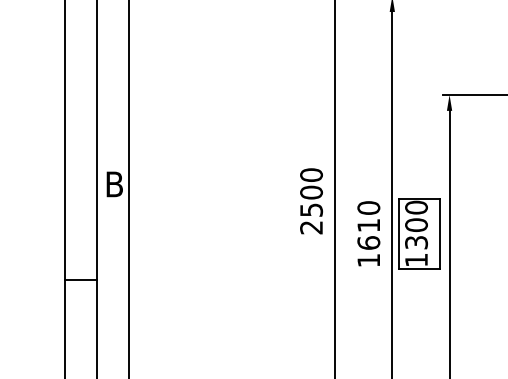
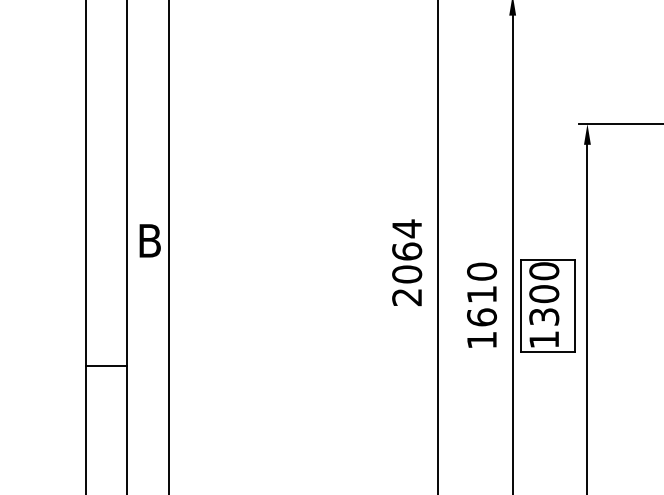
text: (311, 192) -> (407, 251), 2500 -> 2064

